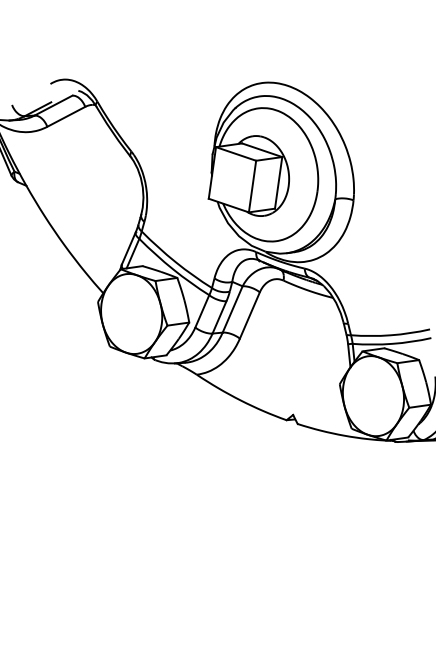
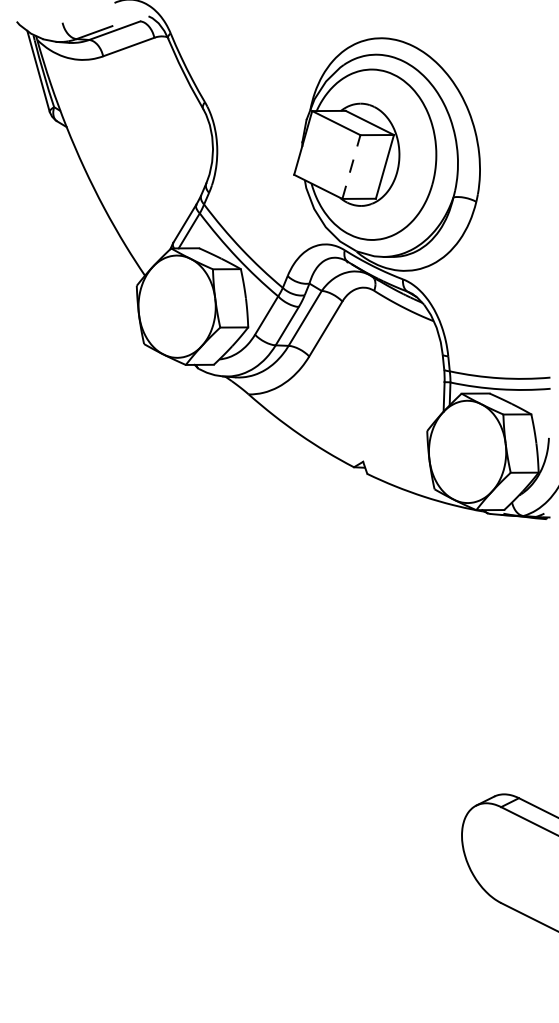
line: (252, 186) -> (351, 166), solid -> dashed

